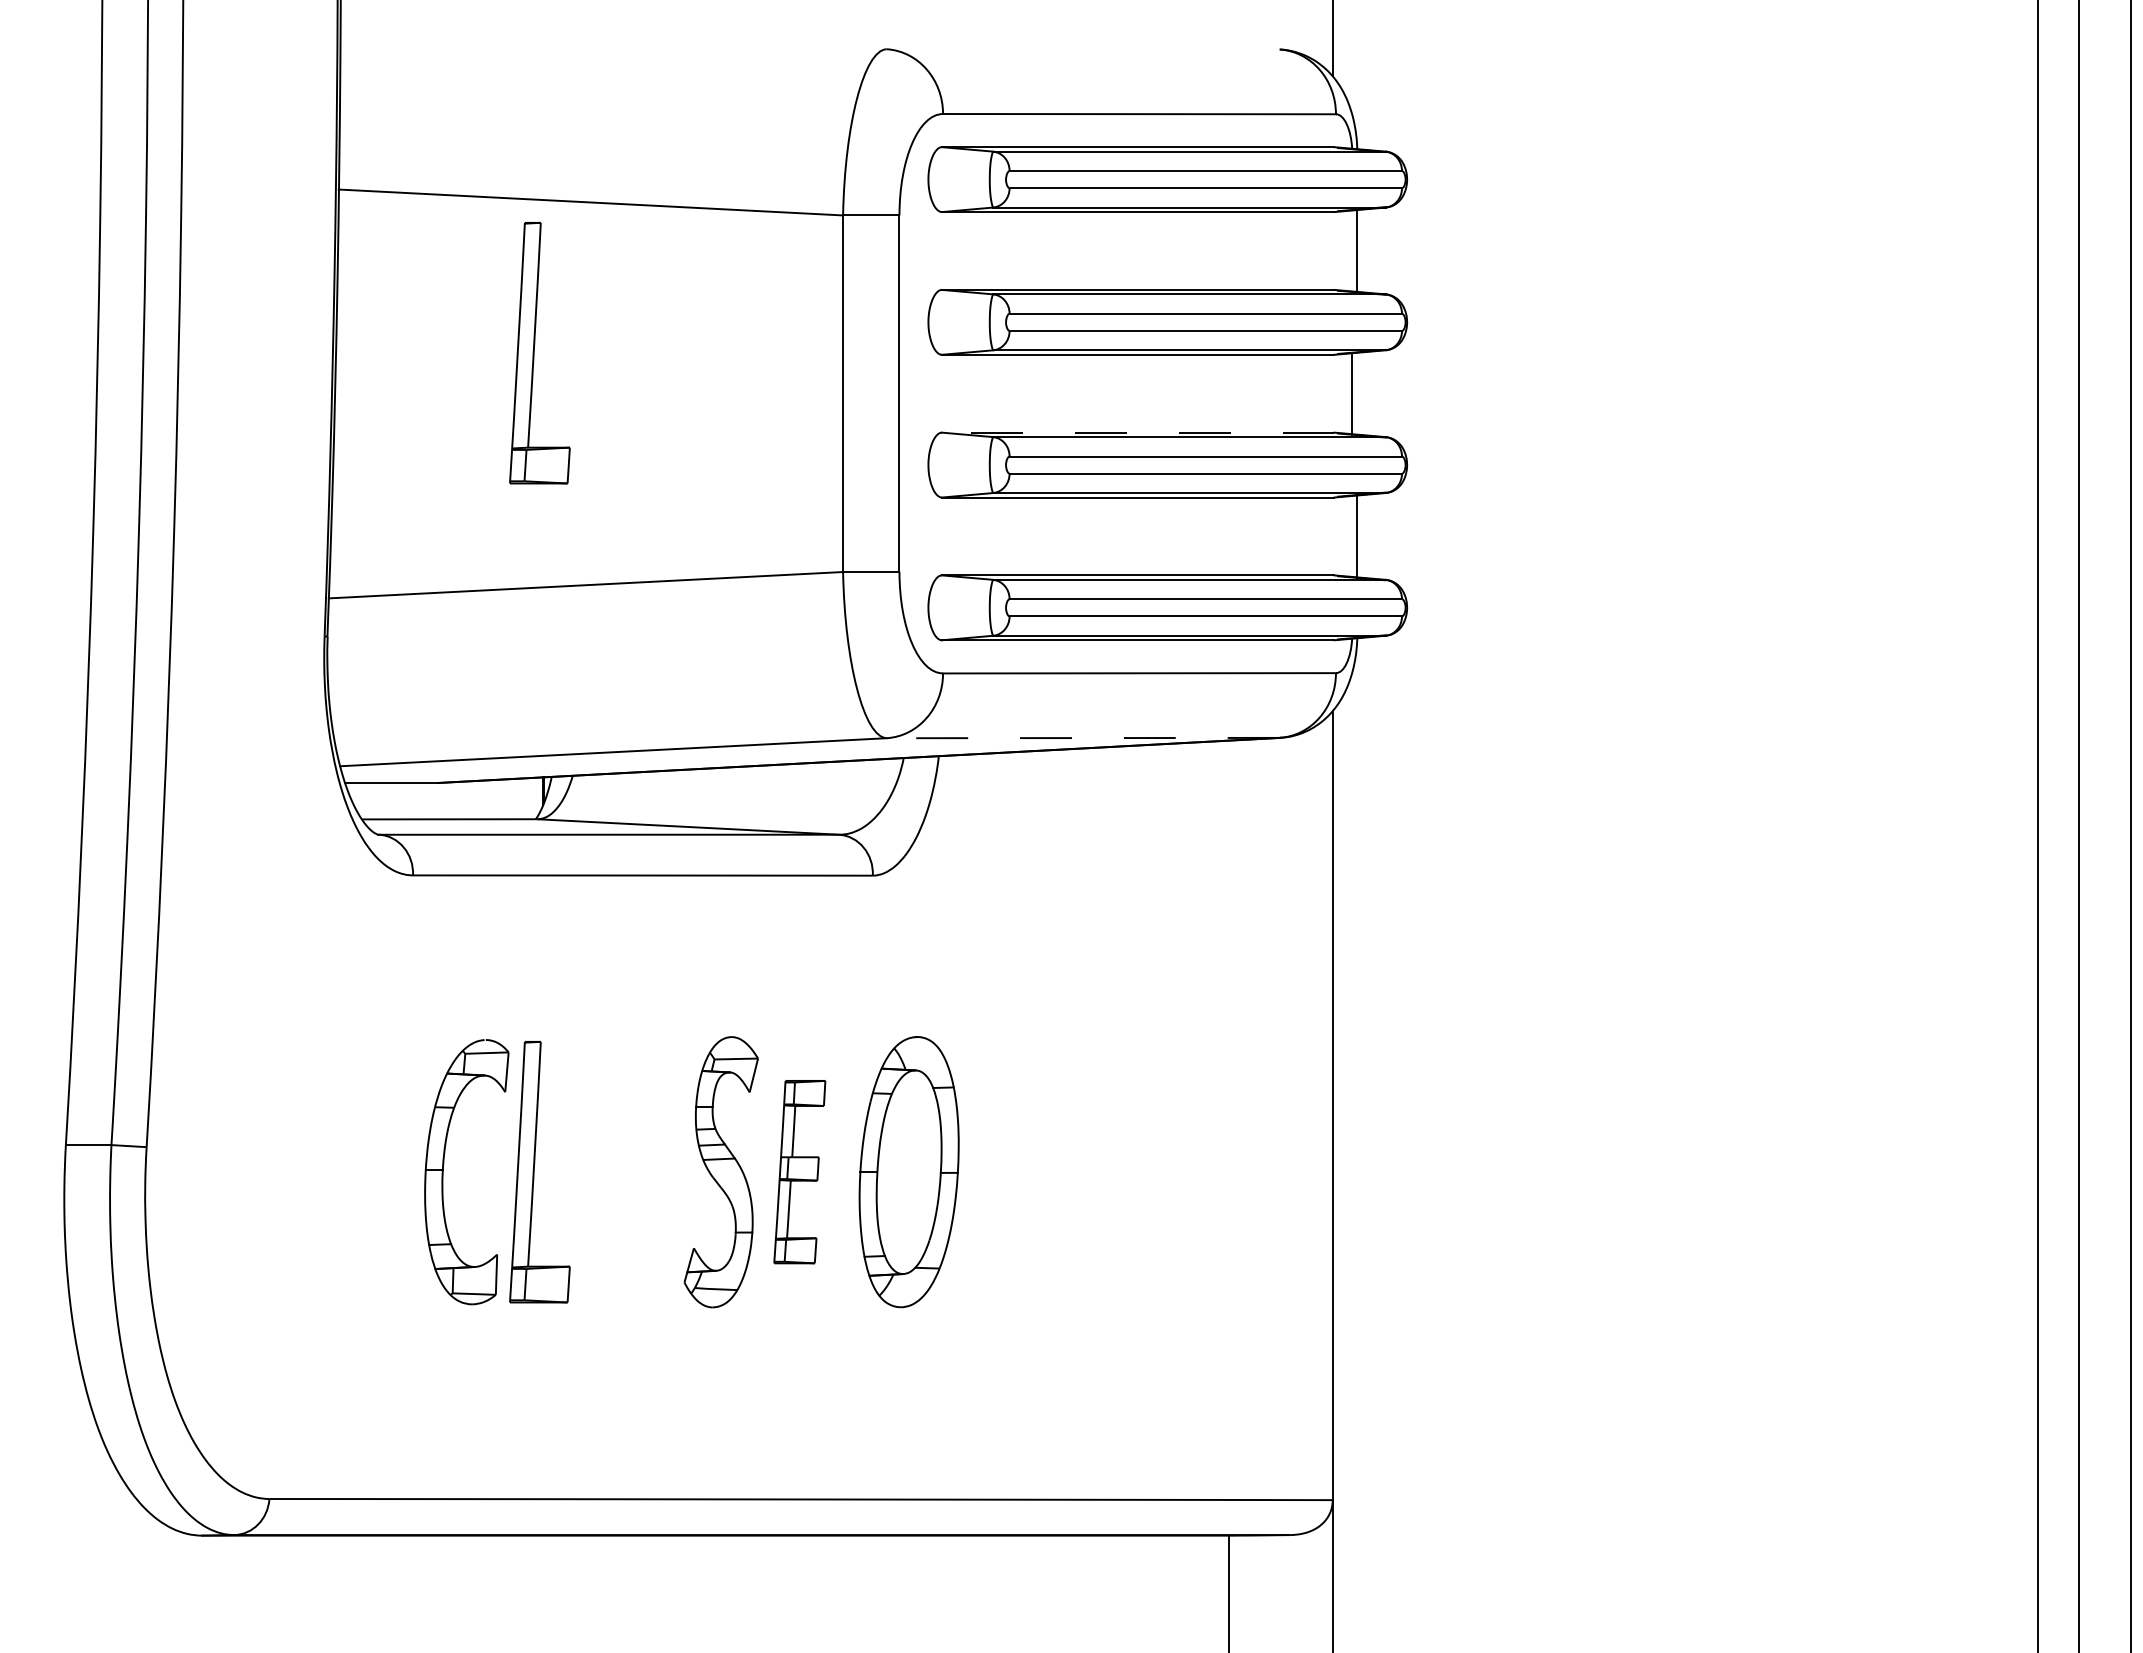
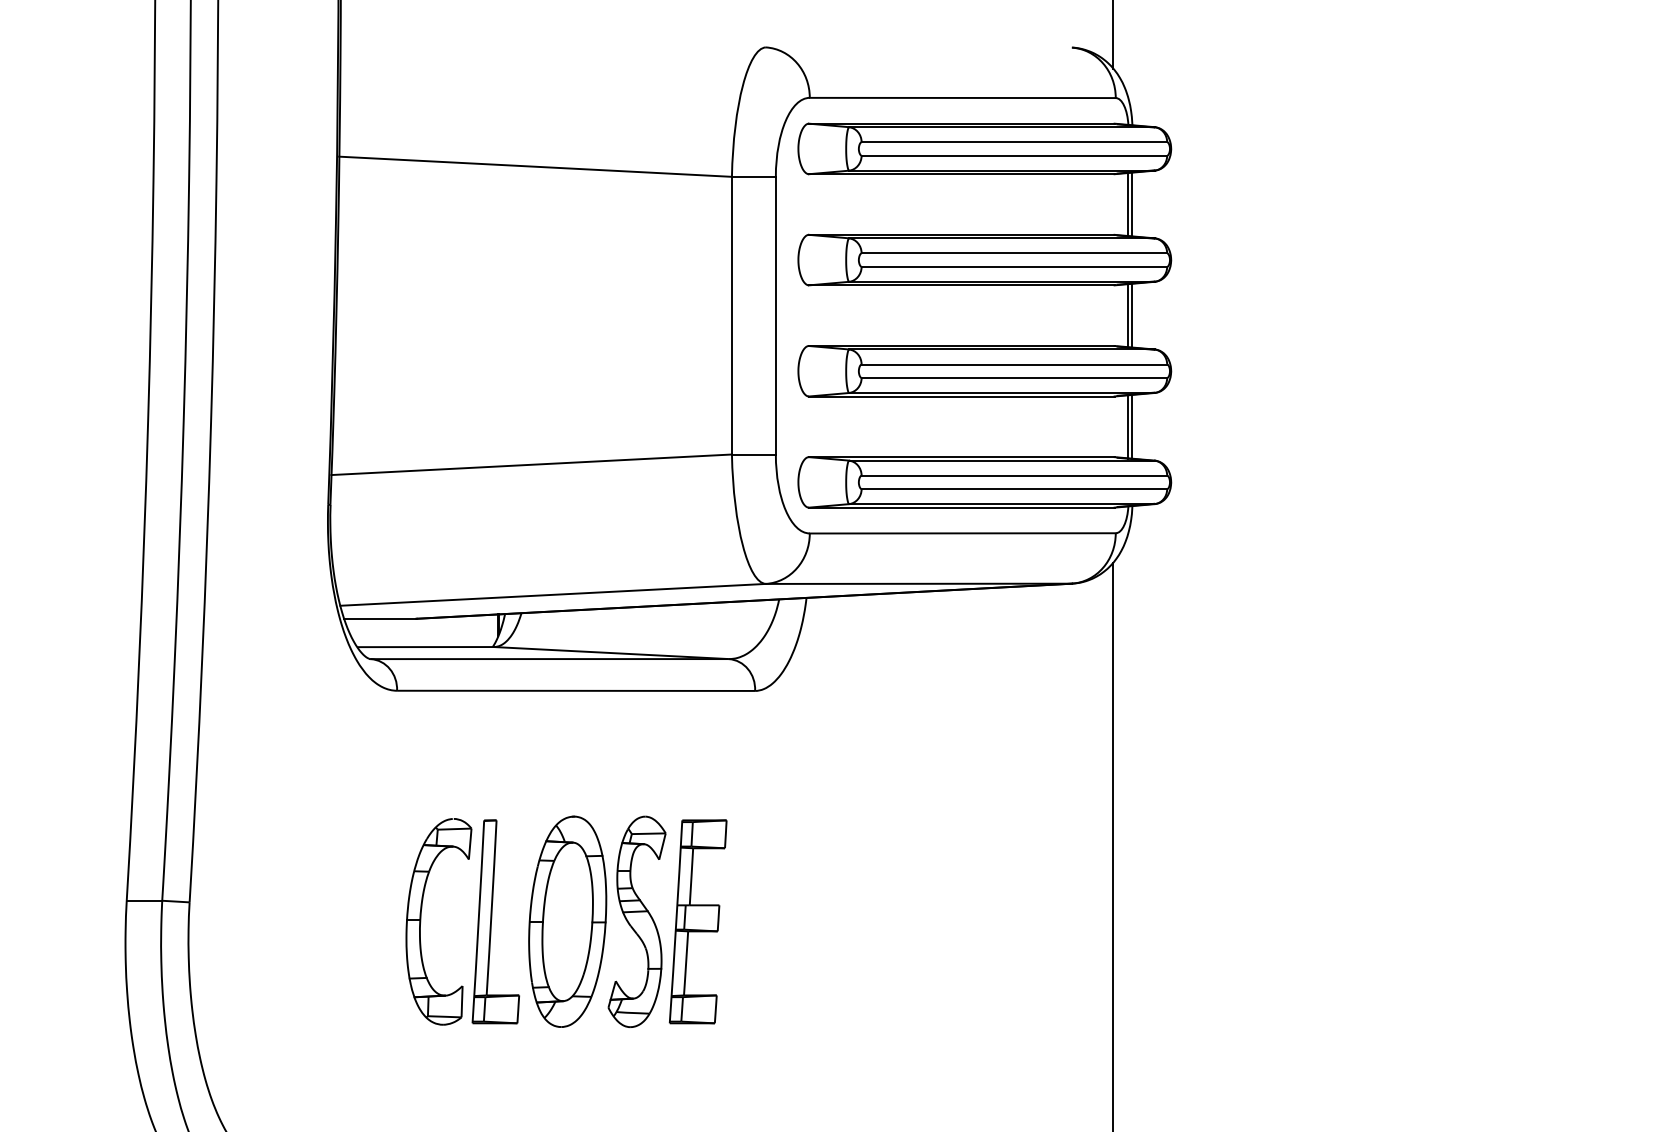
line: (1352, 250) -> (1128, 204), added
part: (539, 352) -> (495, 283), removed
line: (1357, 393) -> (1132, 315), added
line: (1137, 432) -> (961, 345), dashed -> solid
line: (1352, 536) -> (1128, 426), added
line: (1082, 738) -> (918, 584), dashed -> solid
part: (799, 1171) -> (698, 921), size x1.43
part: (908, 1172) -> (567, 922), moved

